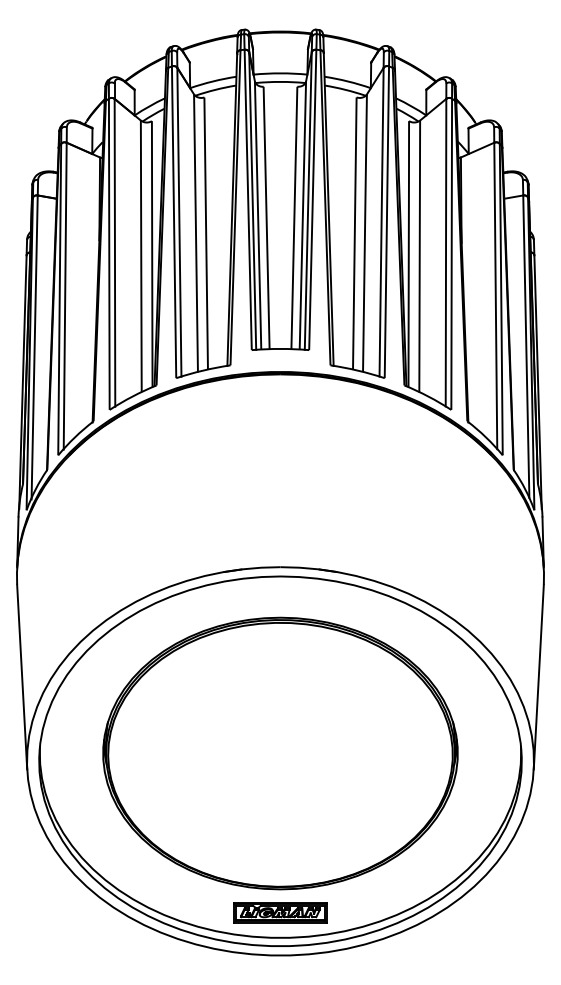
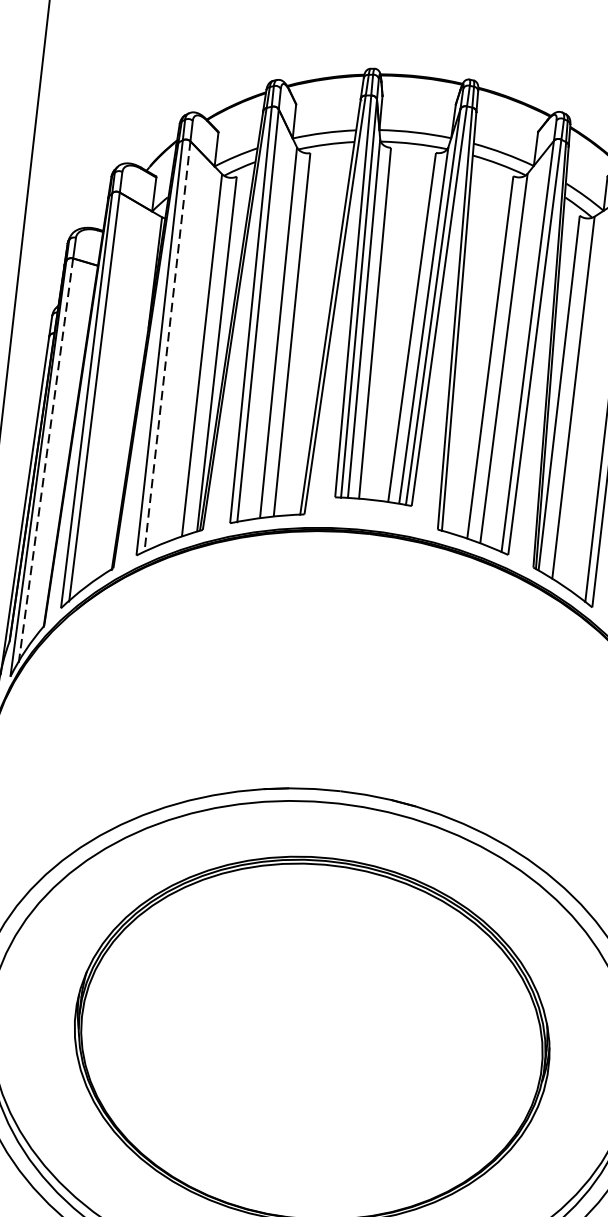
line: (114, 252) -> (166, 346), solid -> dashed
line: (34, 347) -> (45, 460), solid -> dashed

